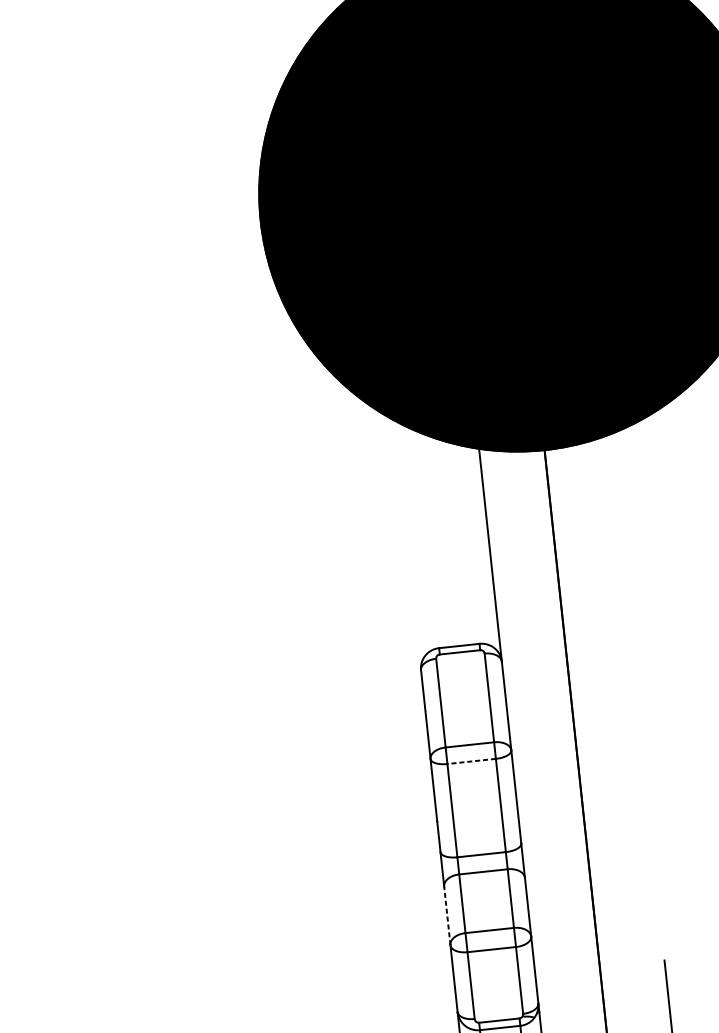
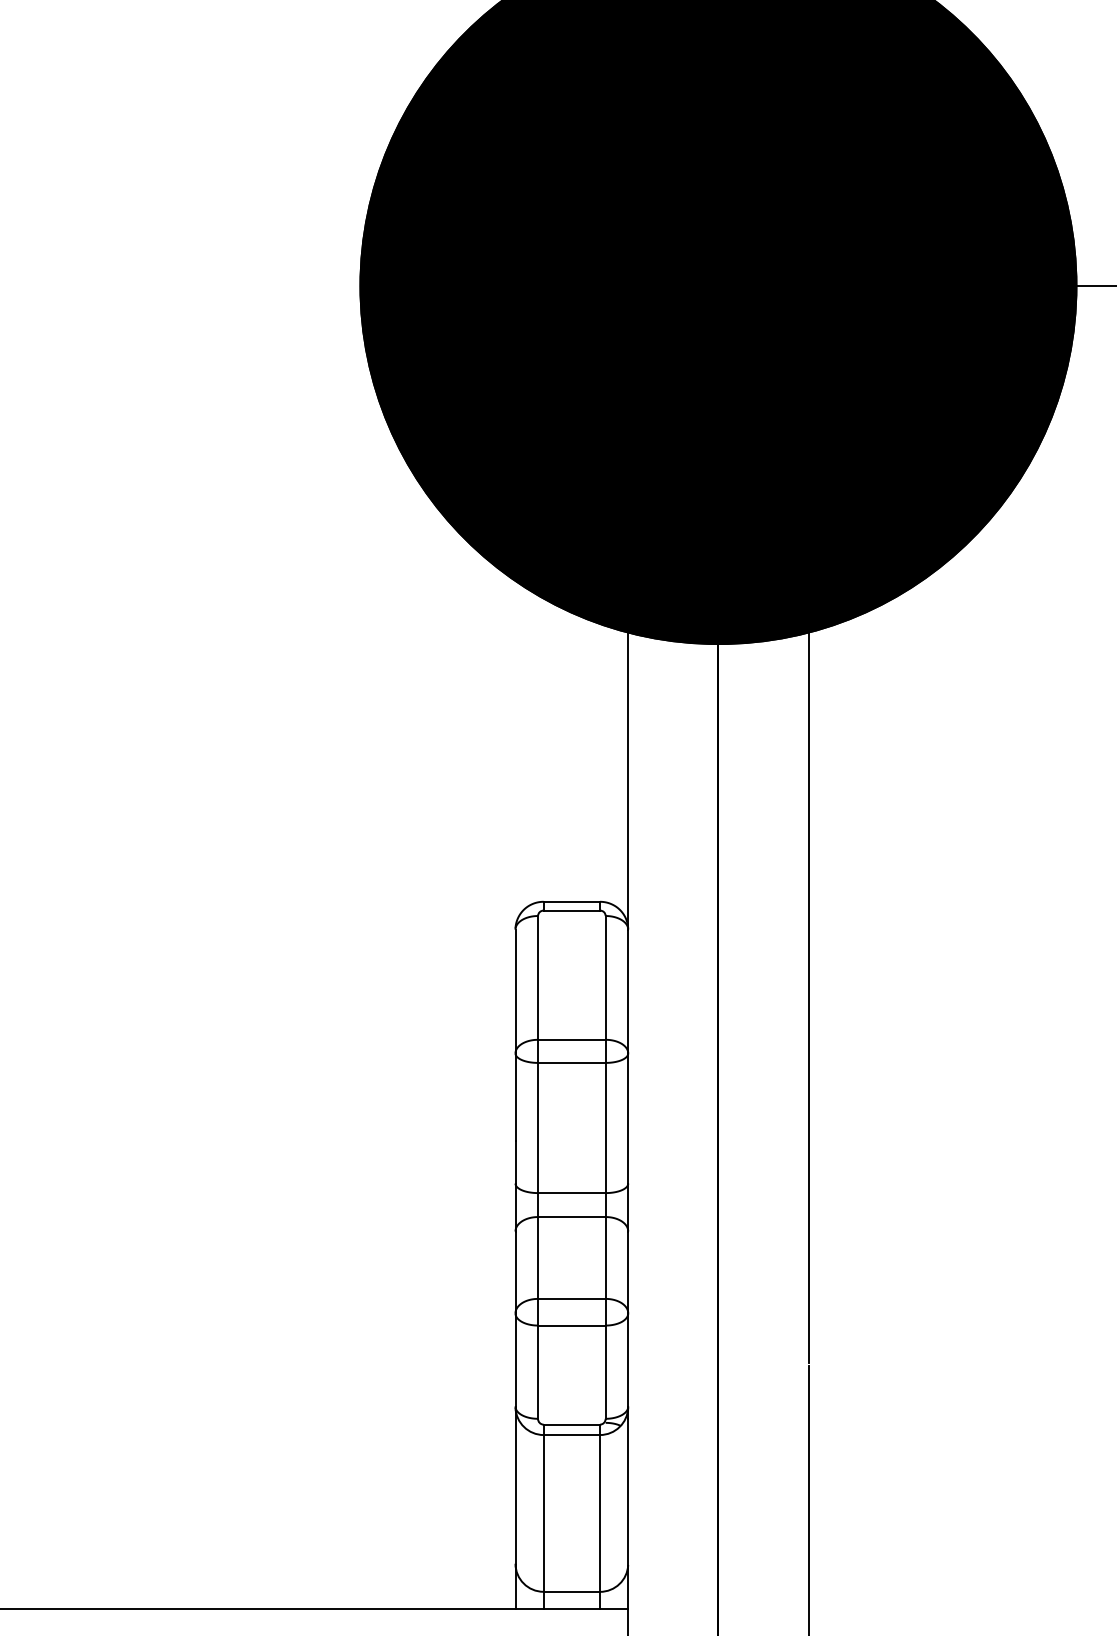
line: (636, 696) -> (808, 997), added
line: (471, 761) -> (571, 1062), dashed -> solid
line: (447, 915) -> (515, 1272), dashed -> solid

